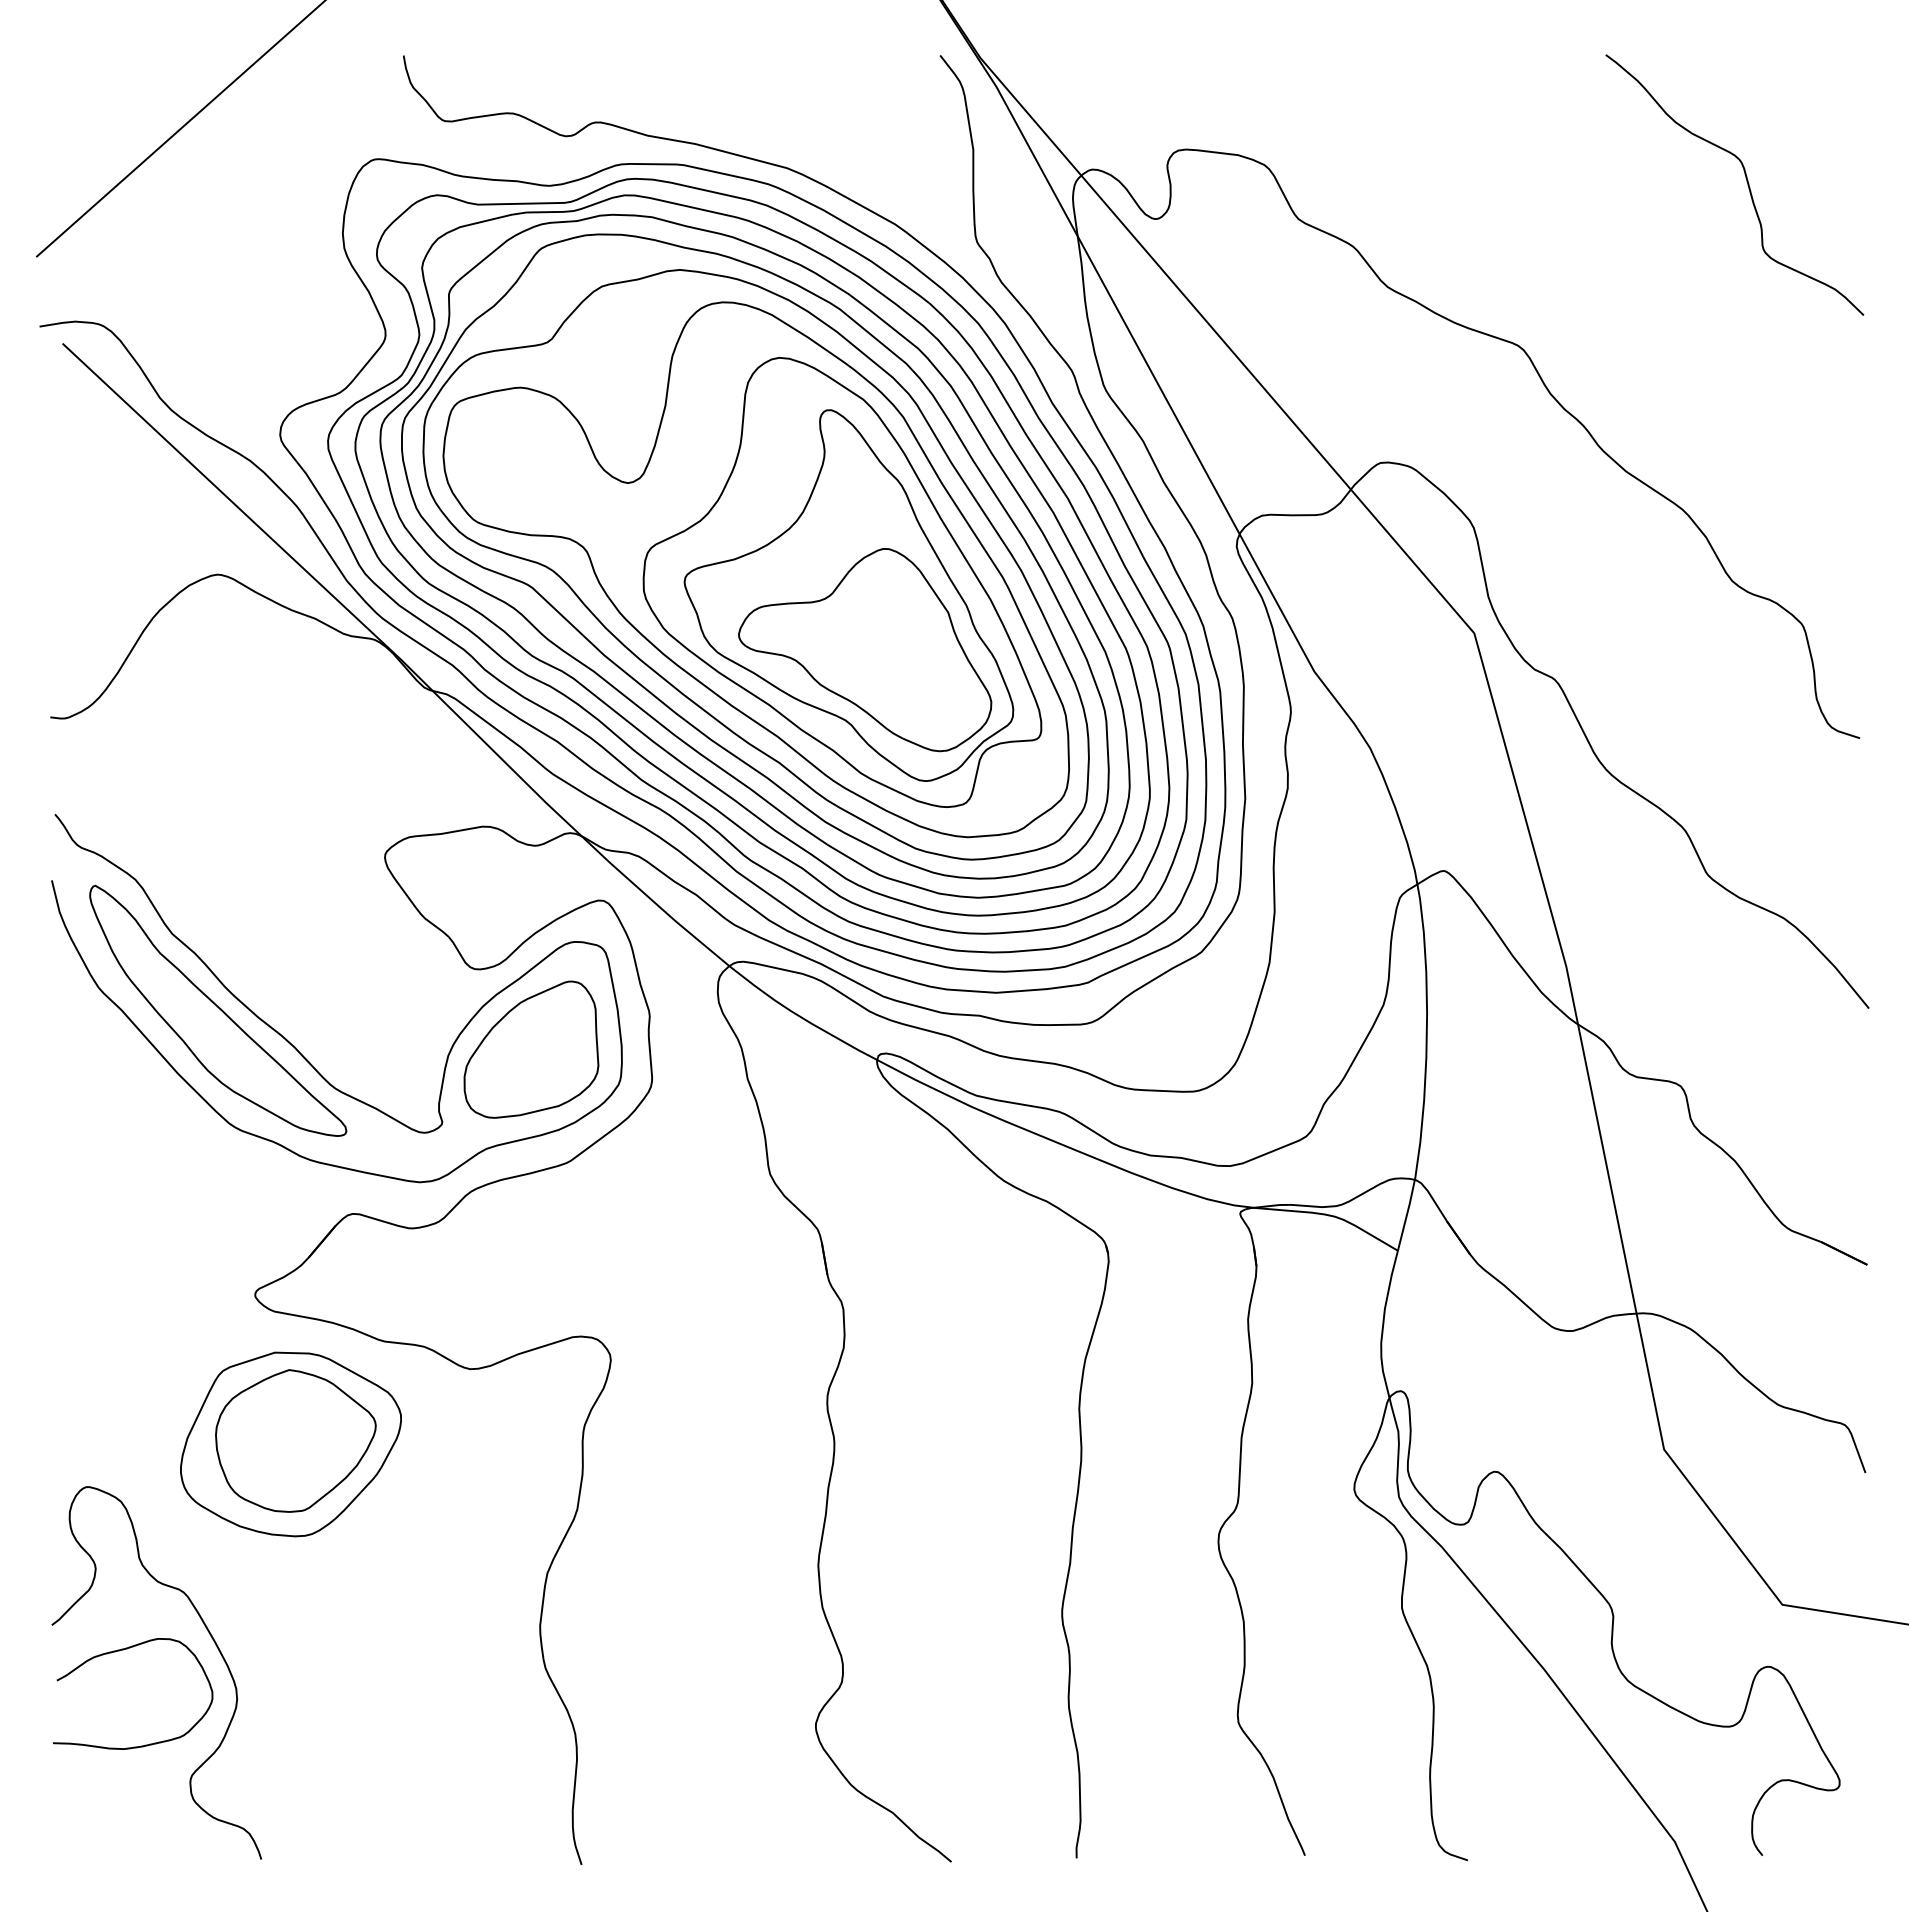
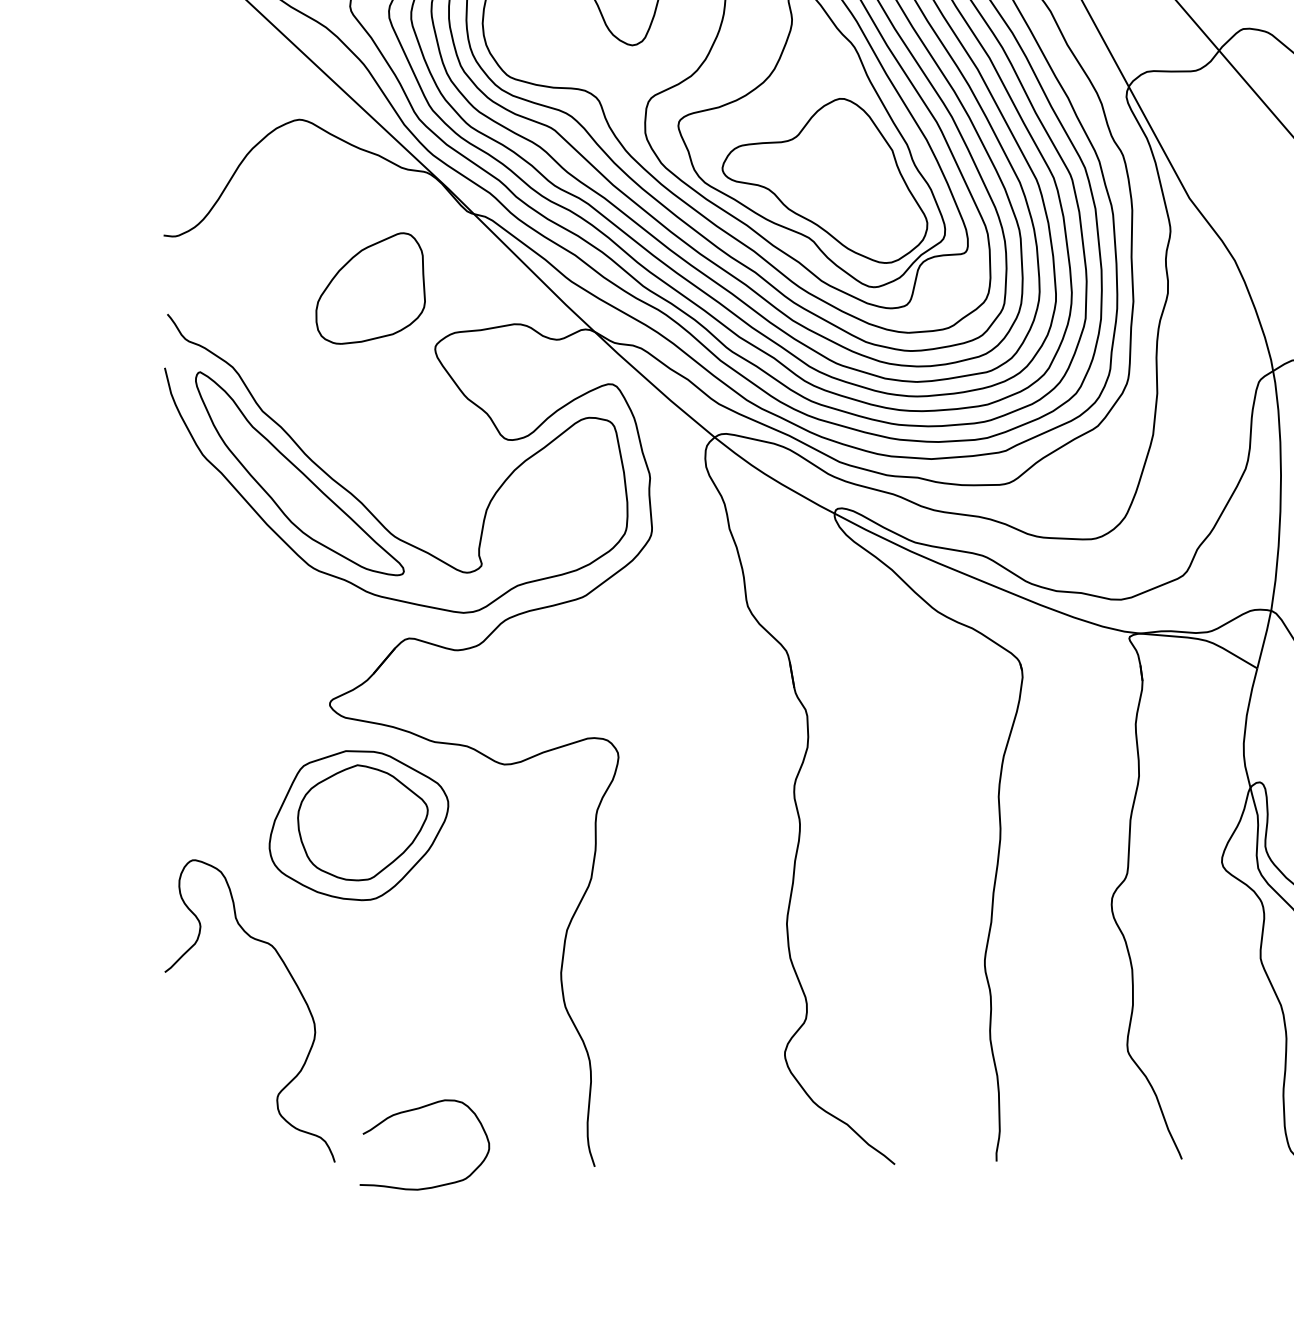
part: (531, 1049) -> (370, 288), moved
curve: (123, 1650) -> (416, 1109), moved

